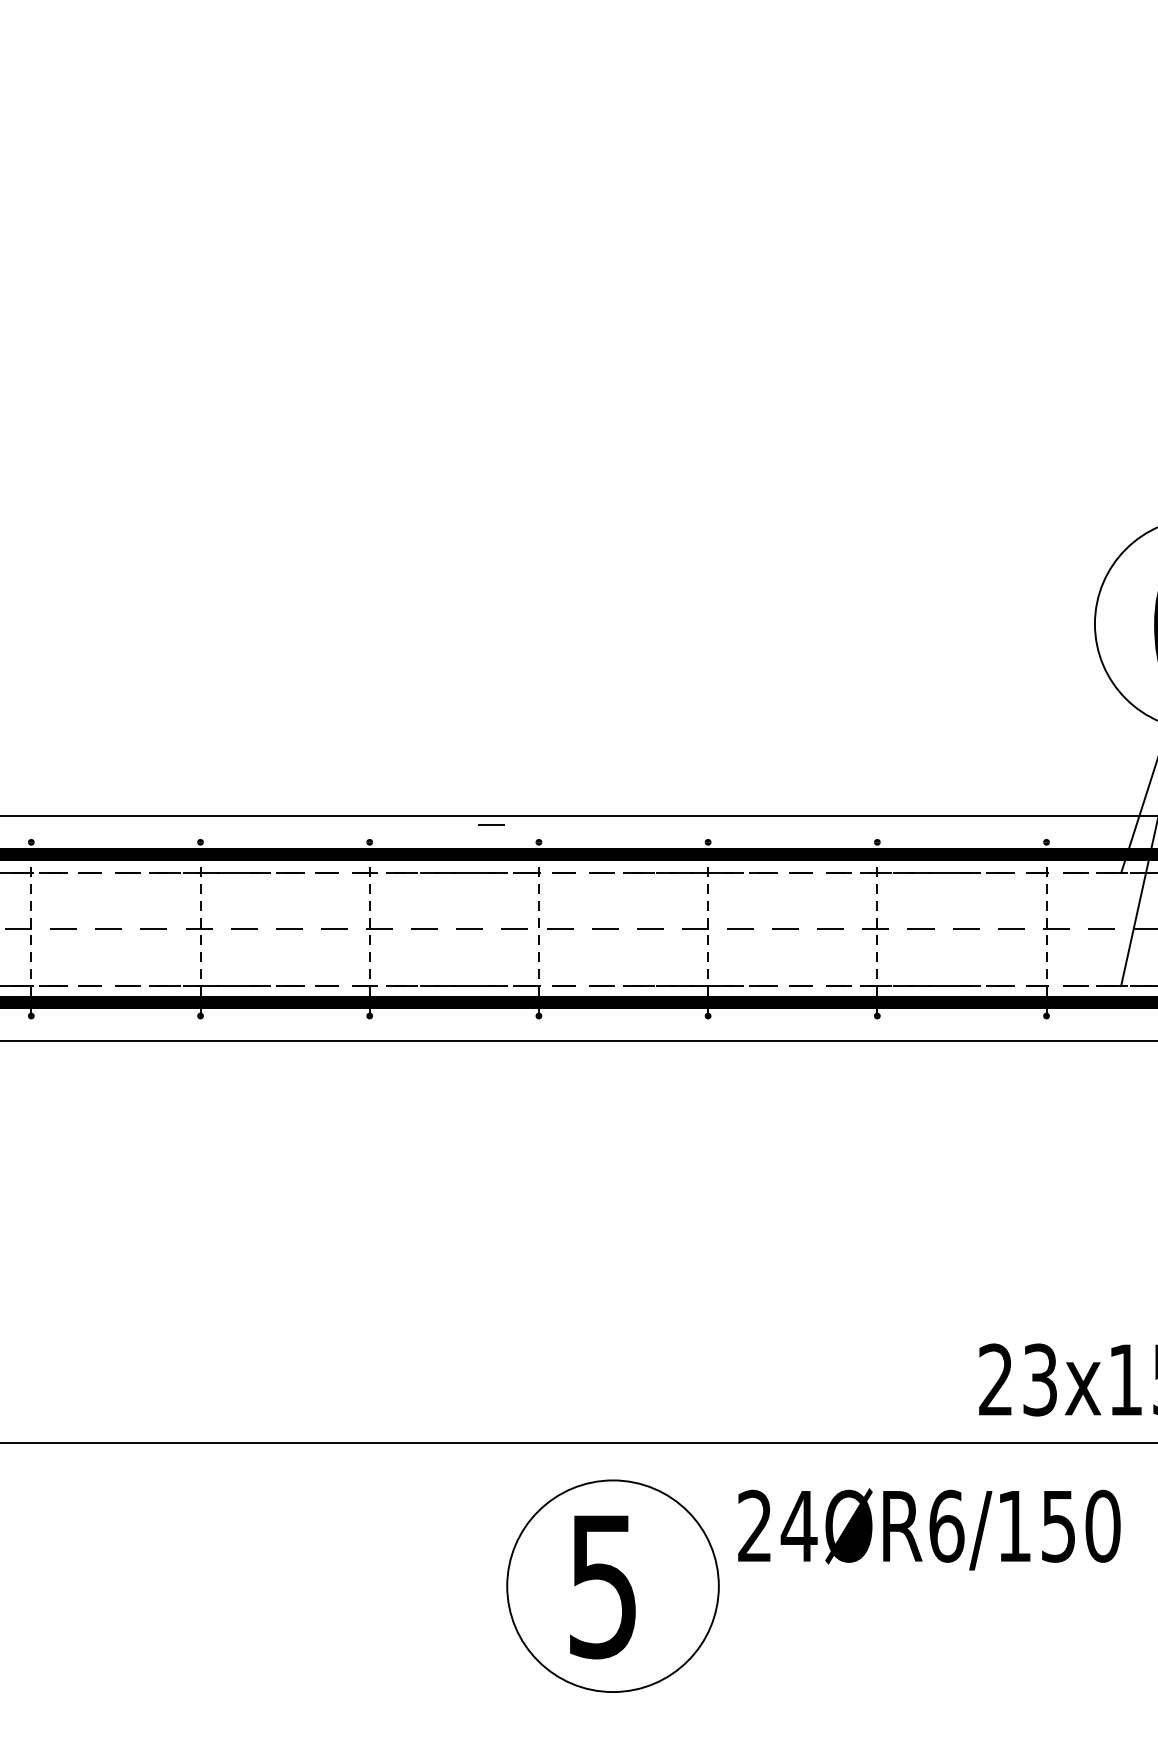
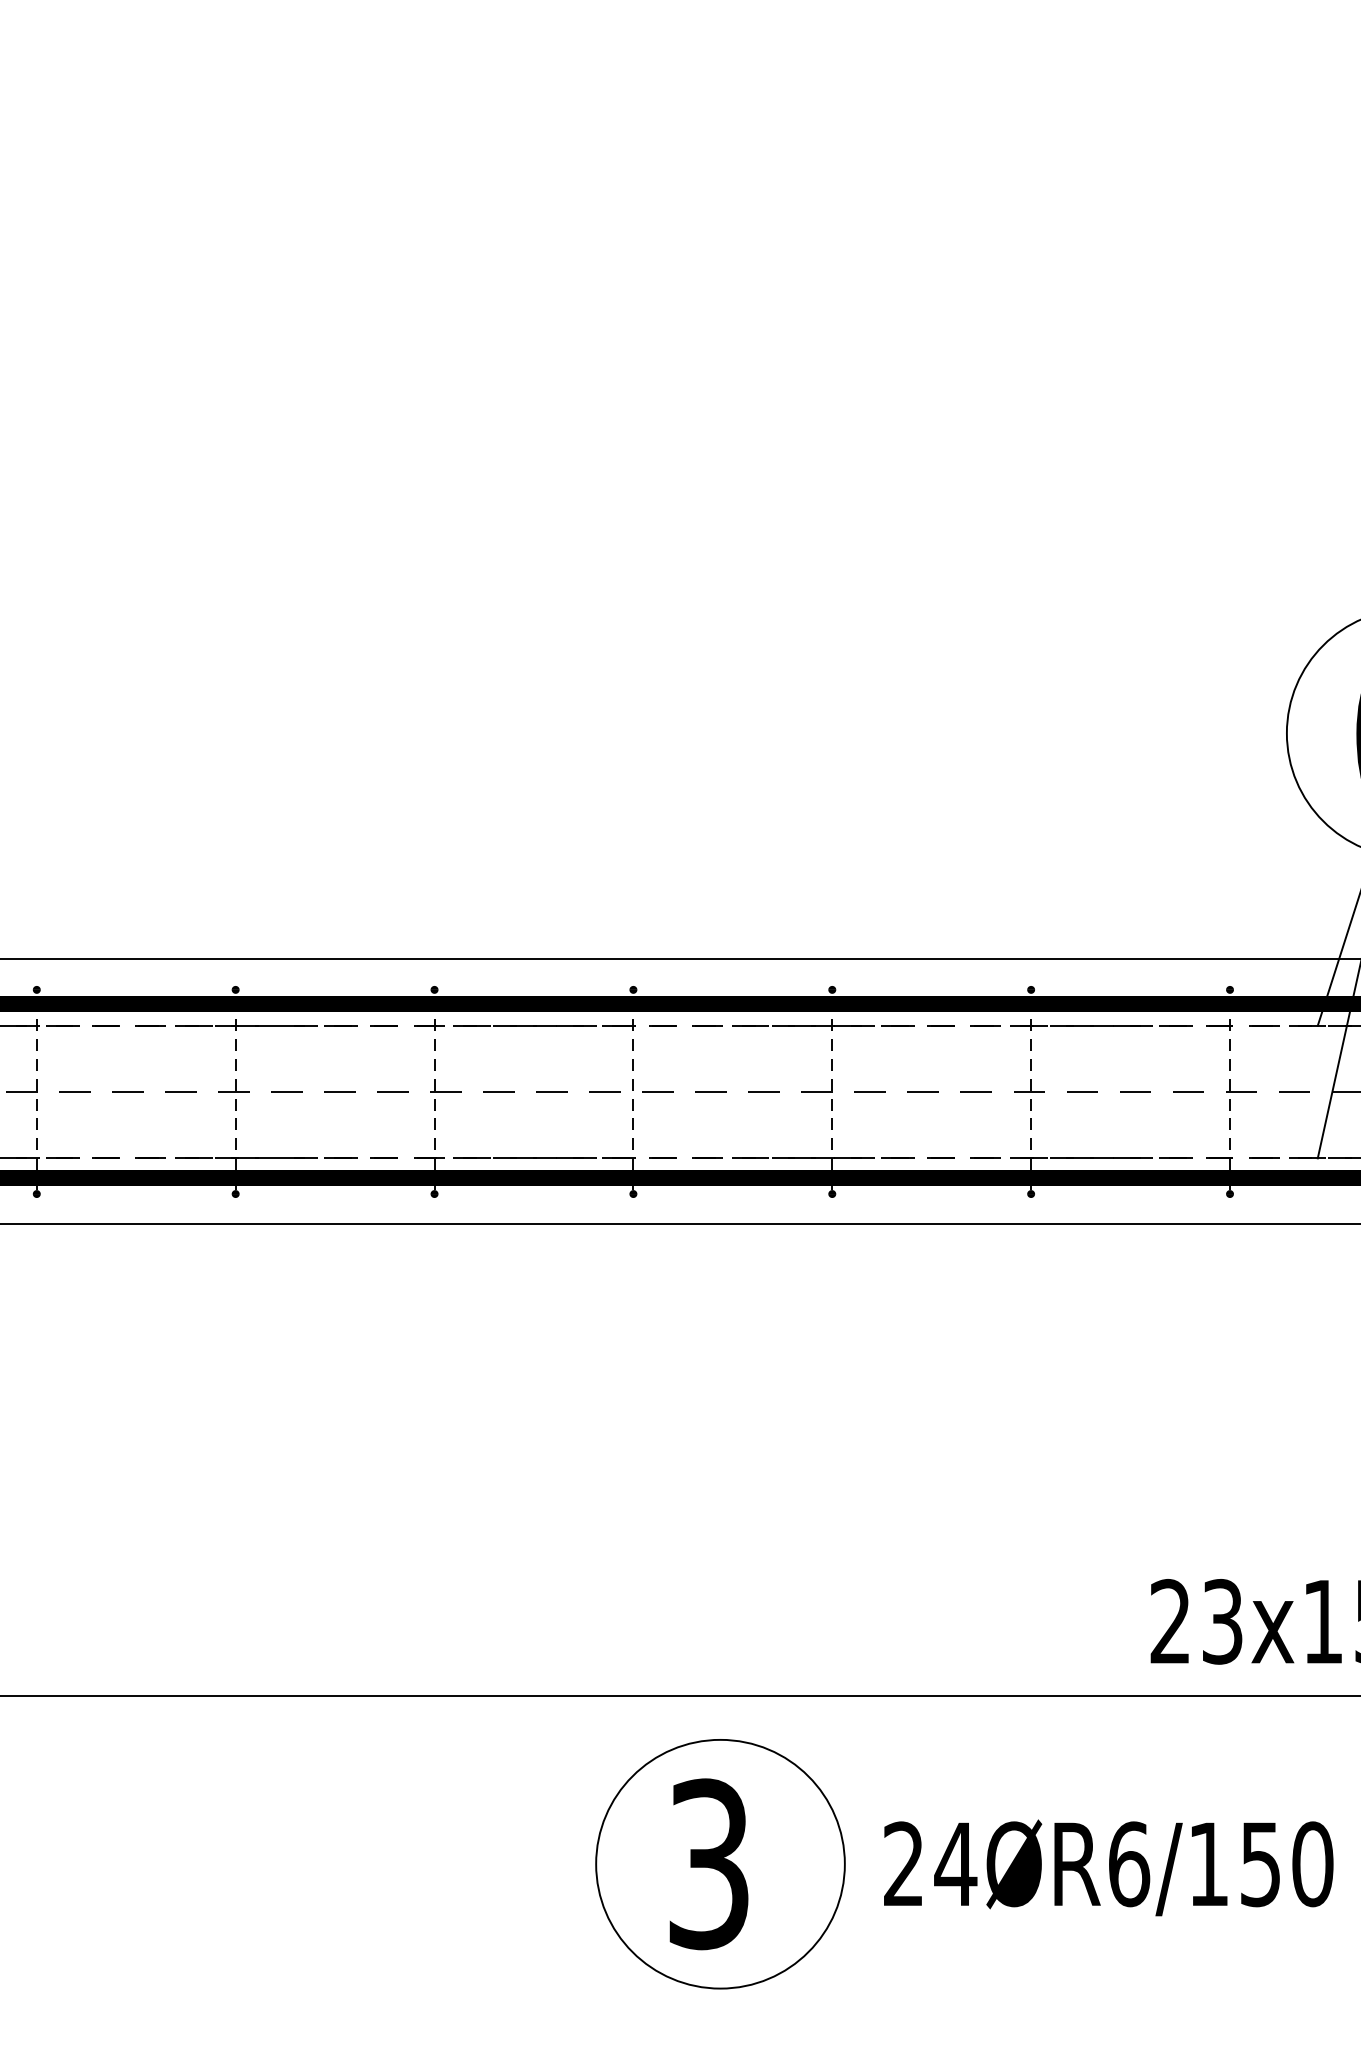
line: (491, 824) -> (577, 968), removed
text: (929, 1529) -> (1108, 1868), moved
text: (603, 1586) -> (709, 1864), 5 -> 3

